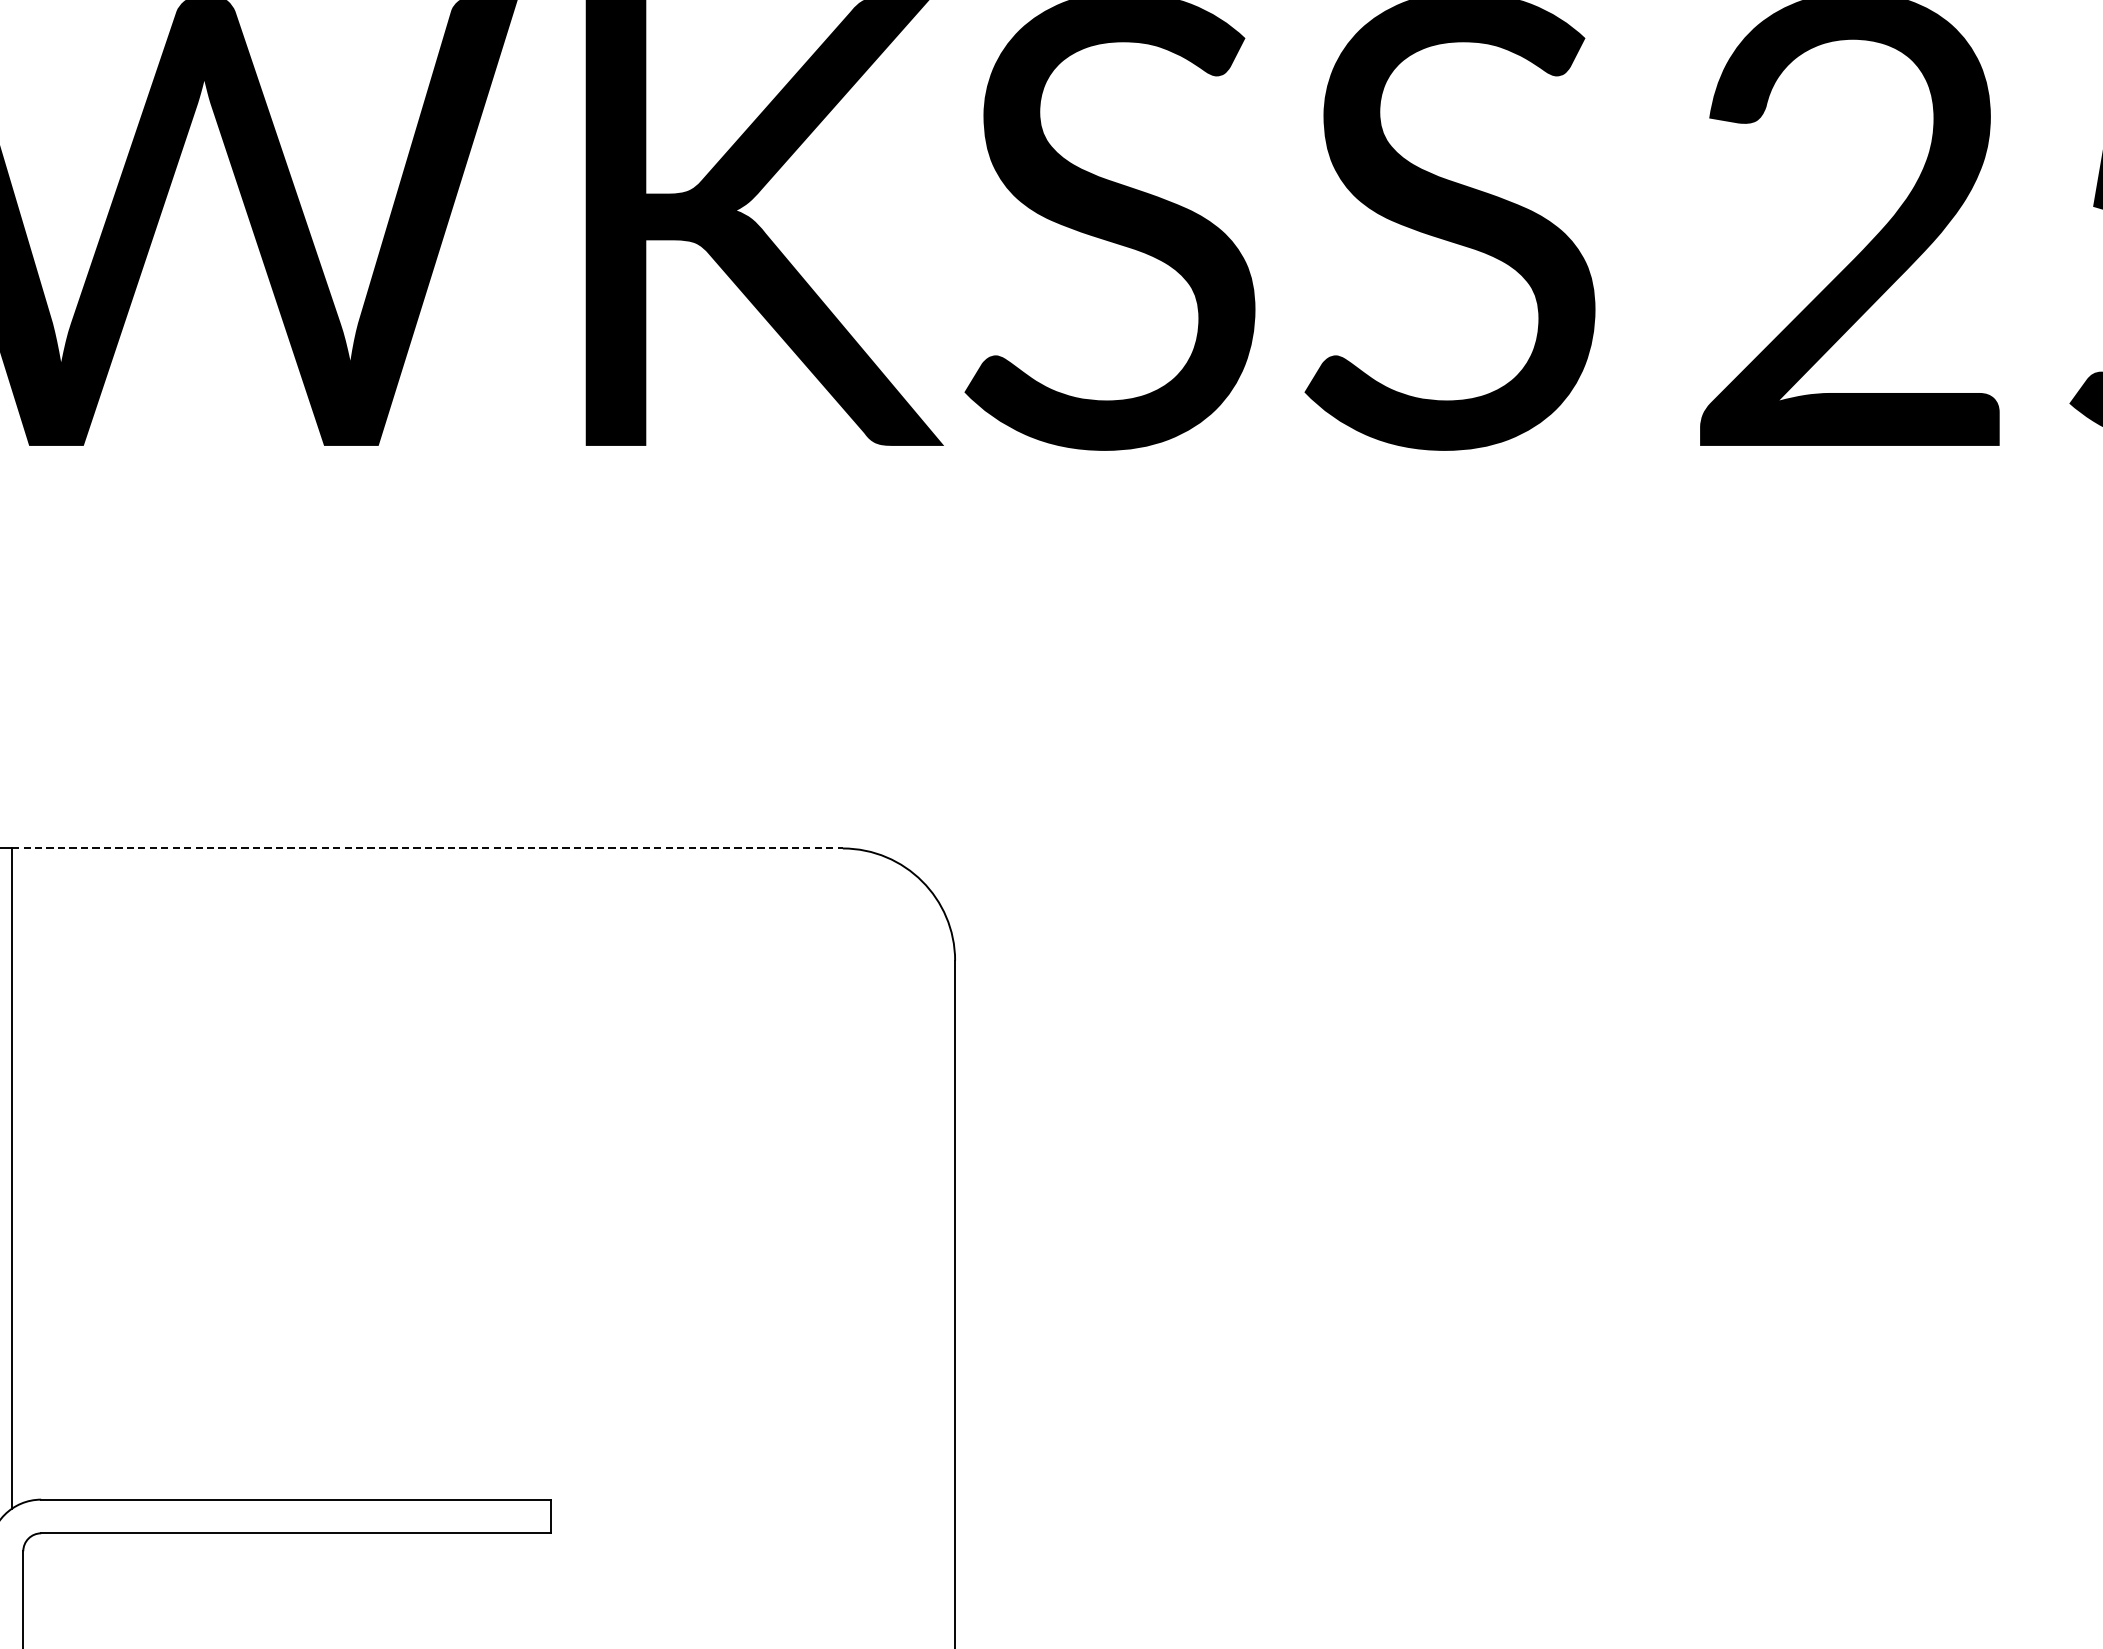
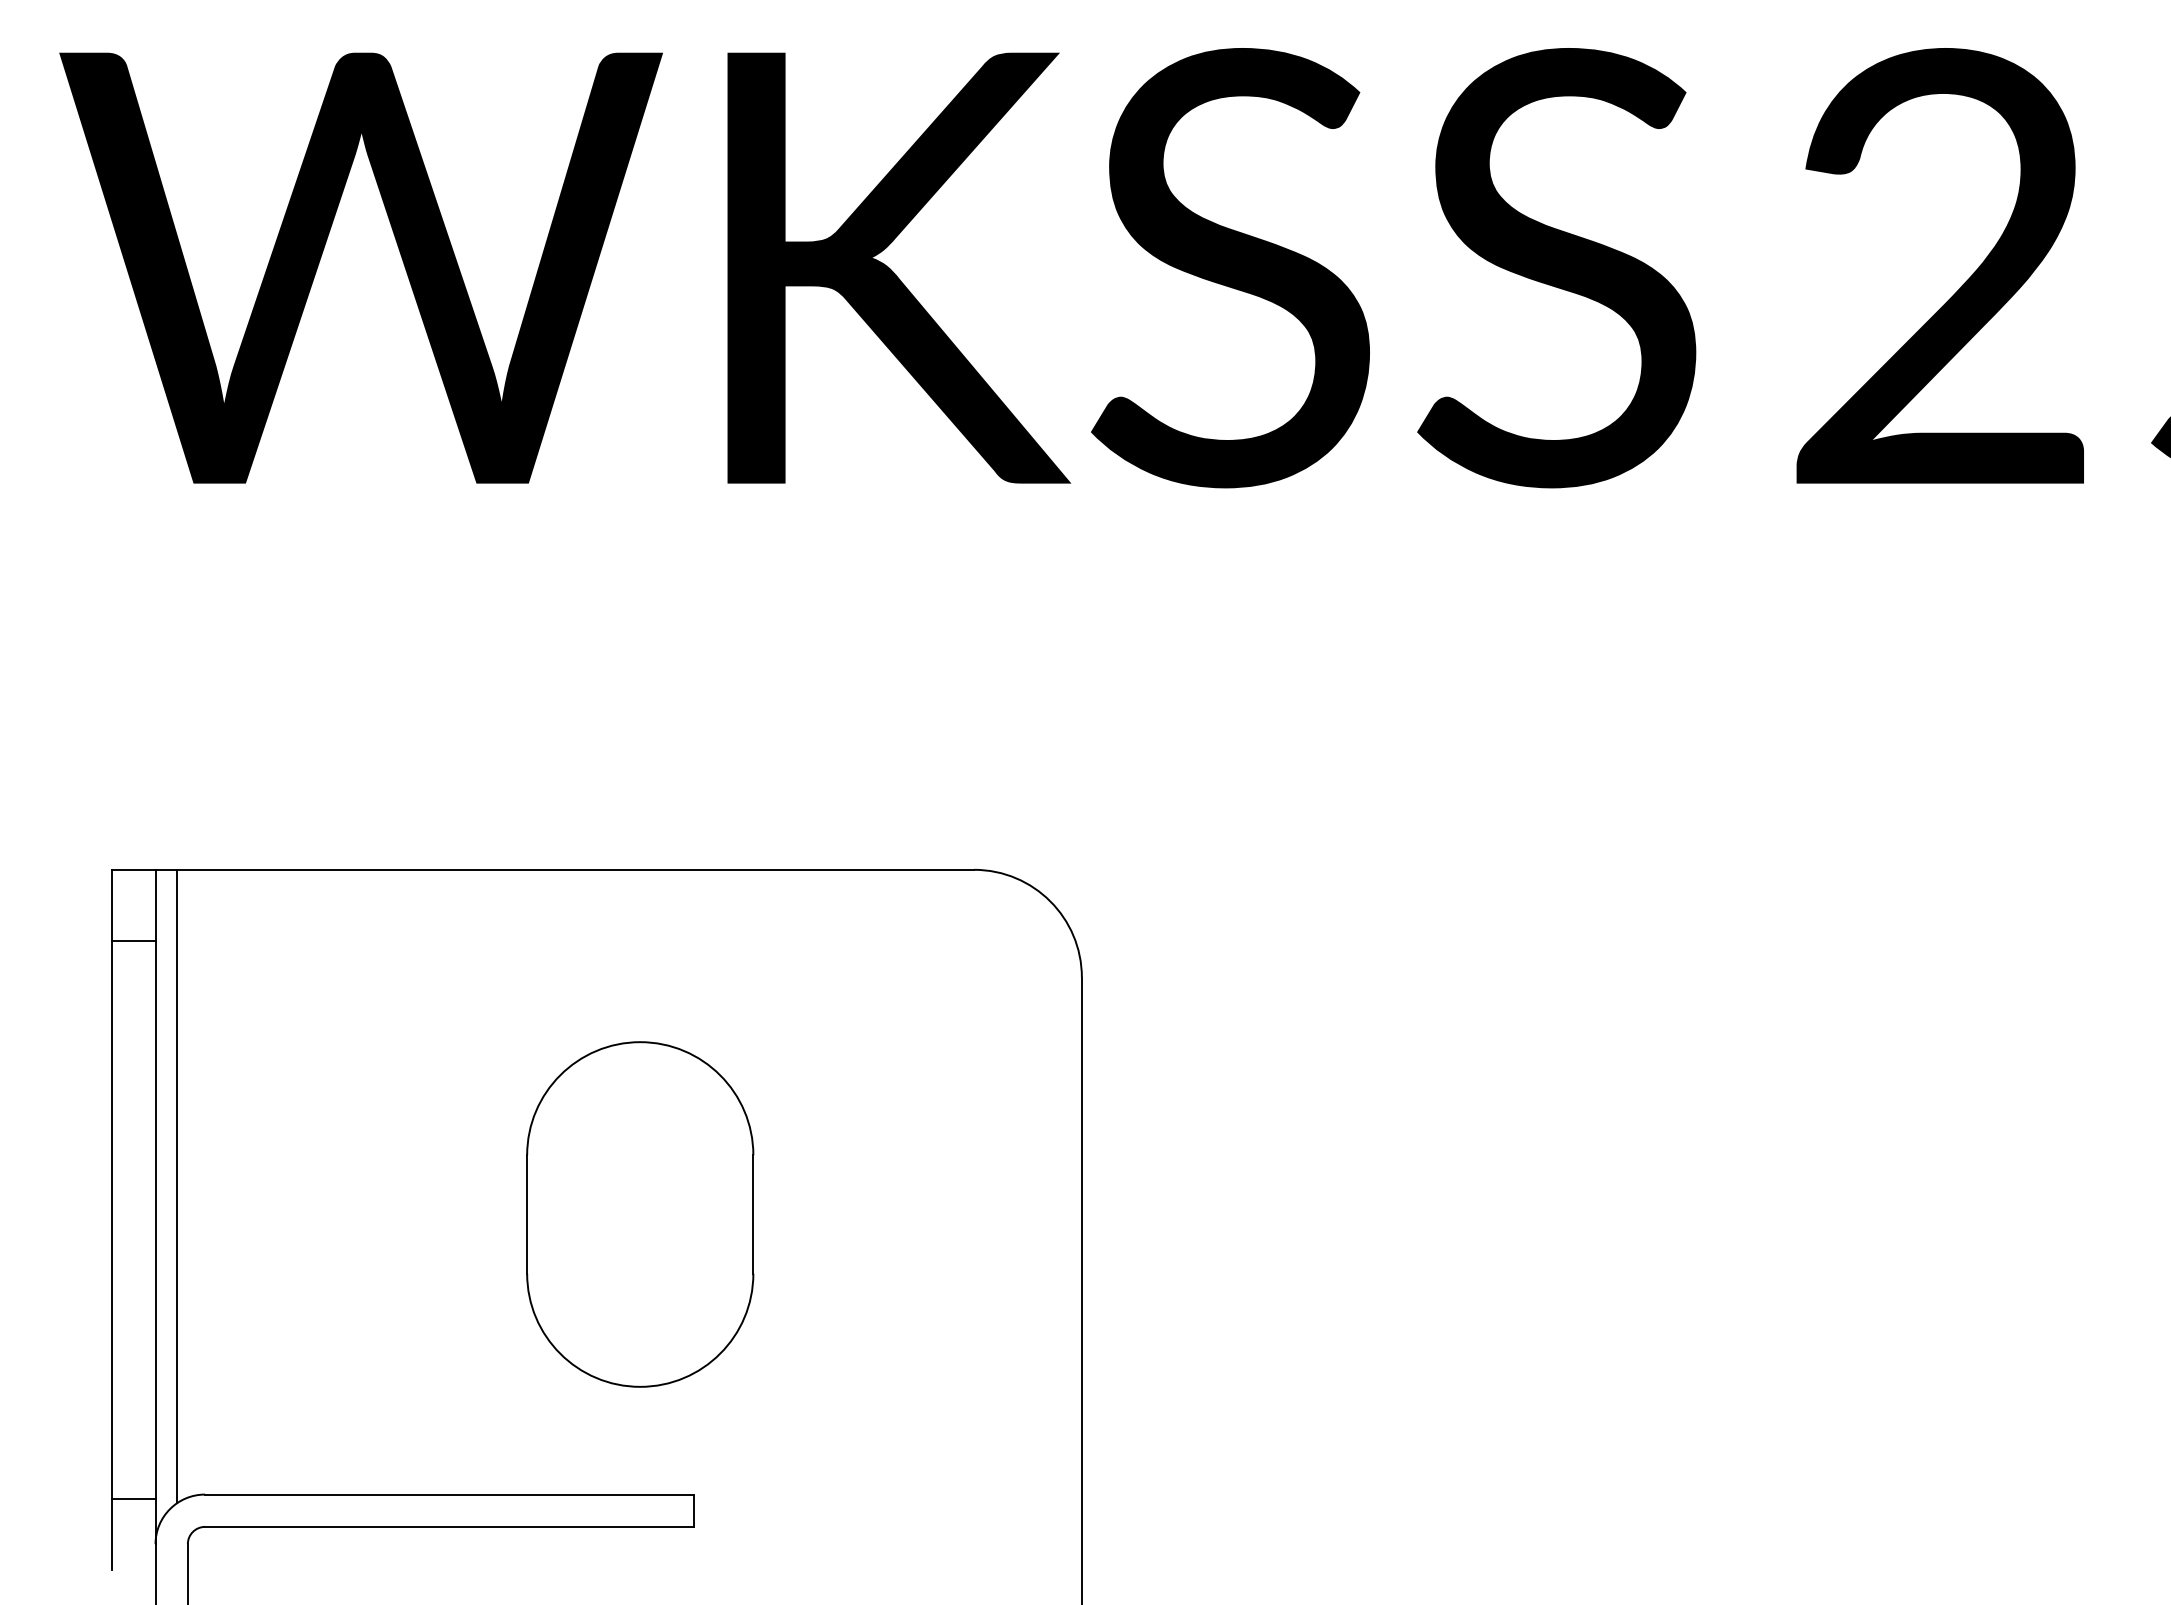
line: (427, 848) -> (575, 869), dashed -> solid
part: (495, 1207) -> (640, 1214), added

